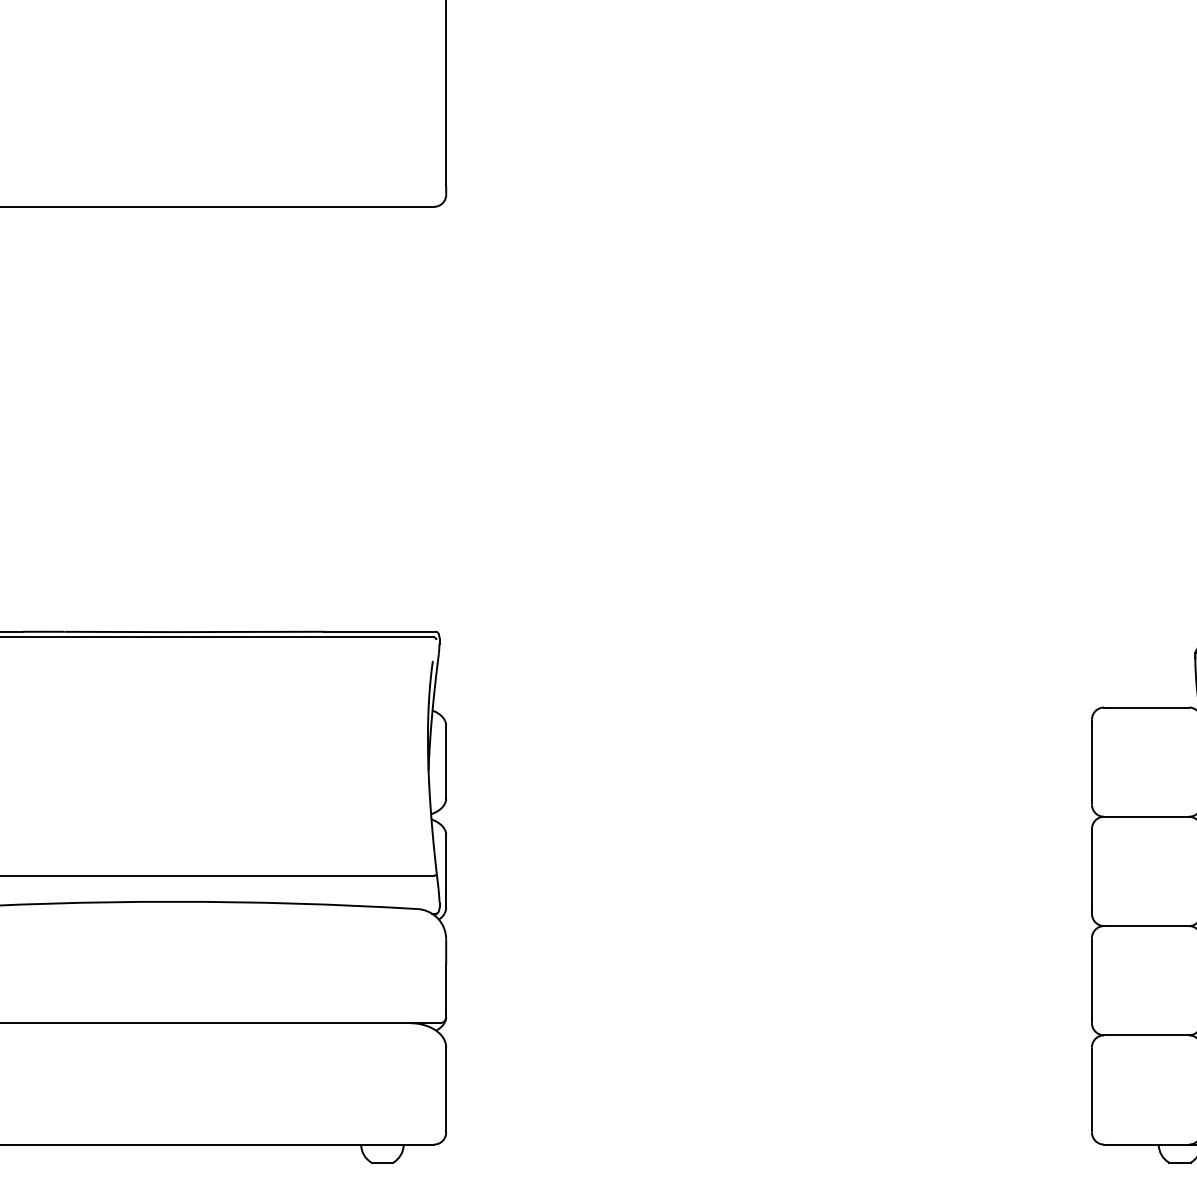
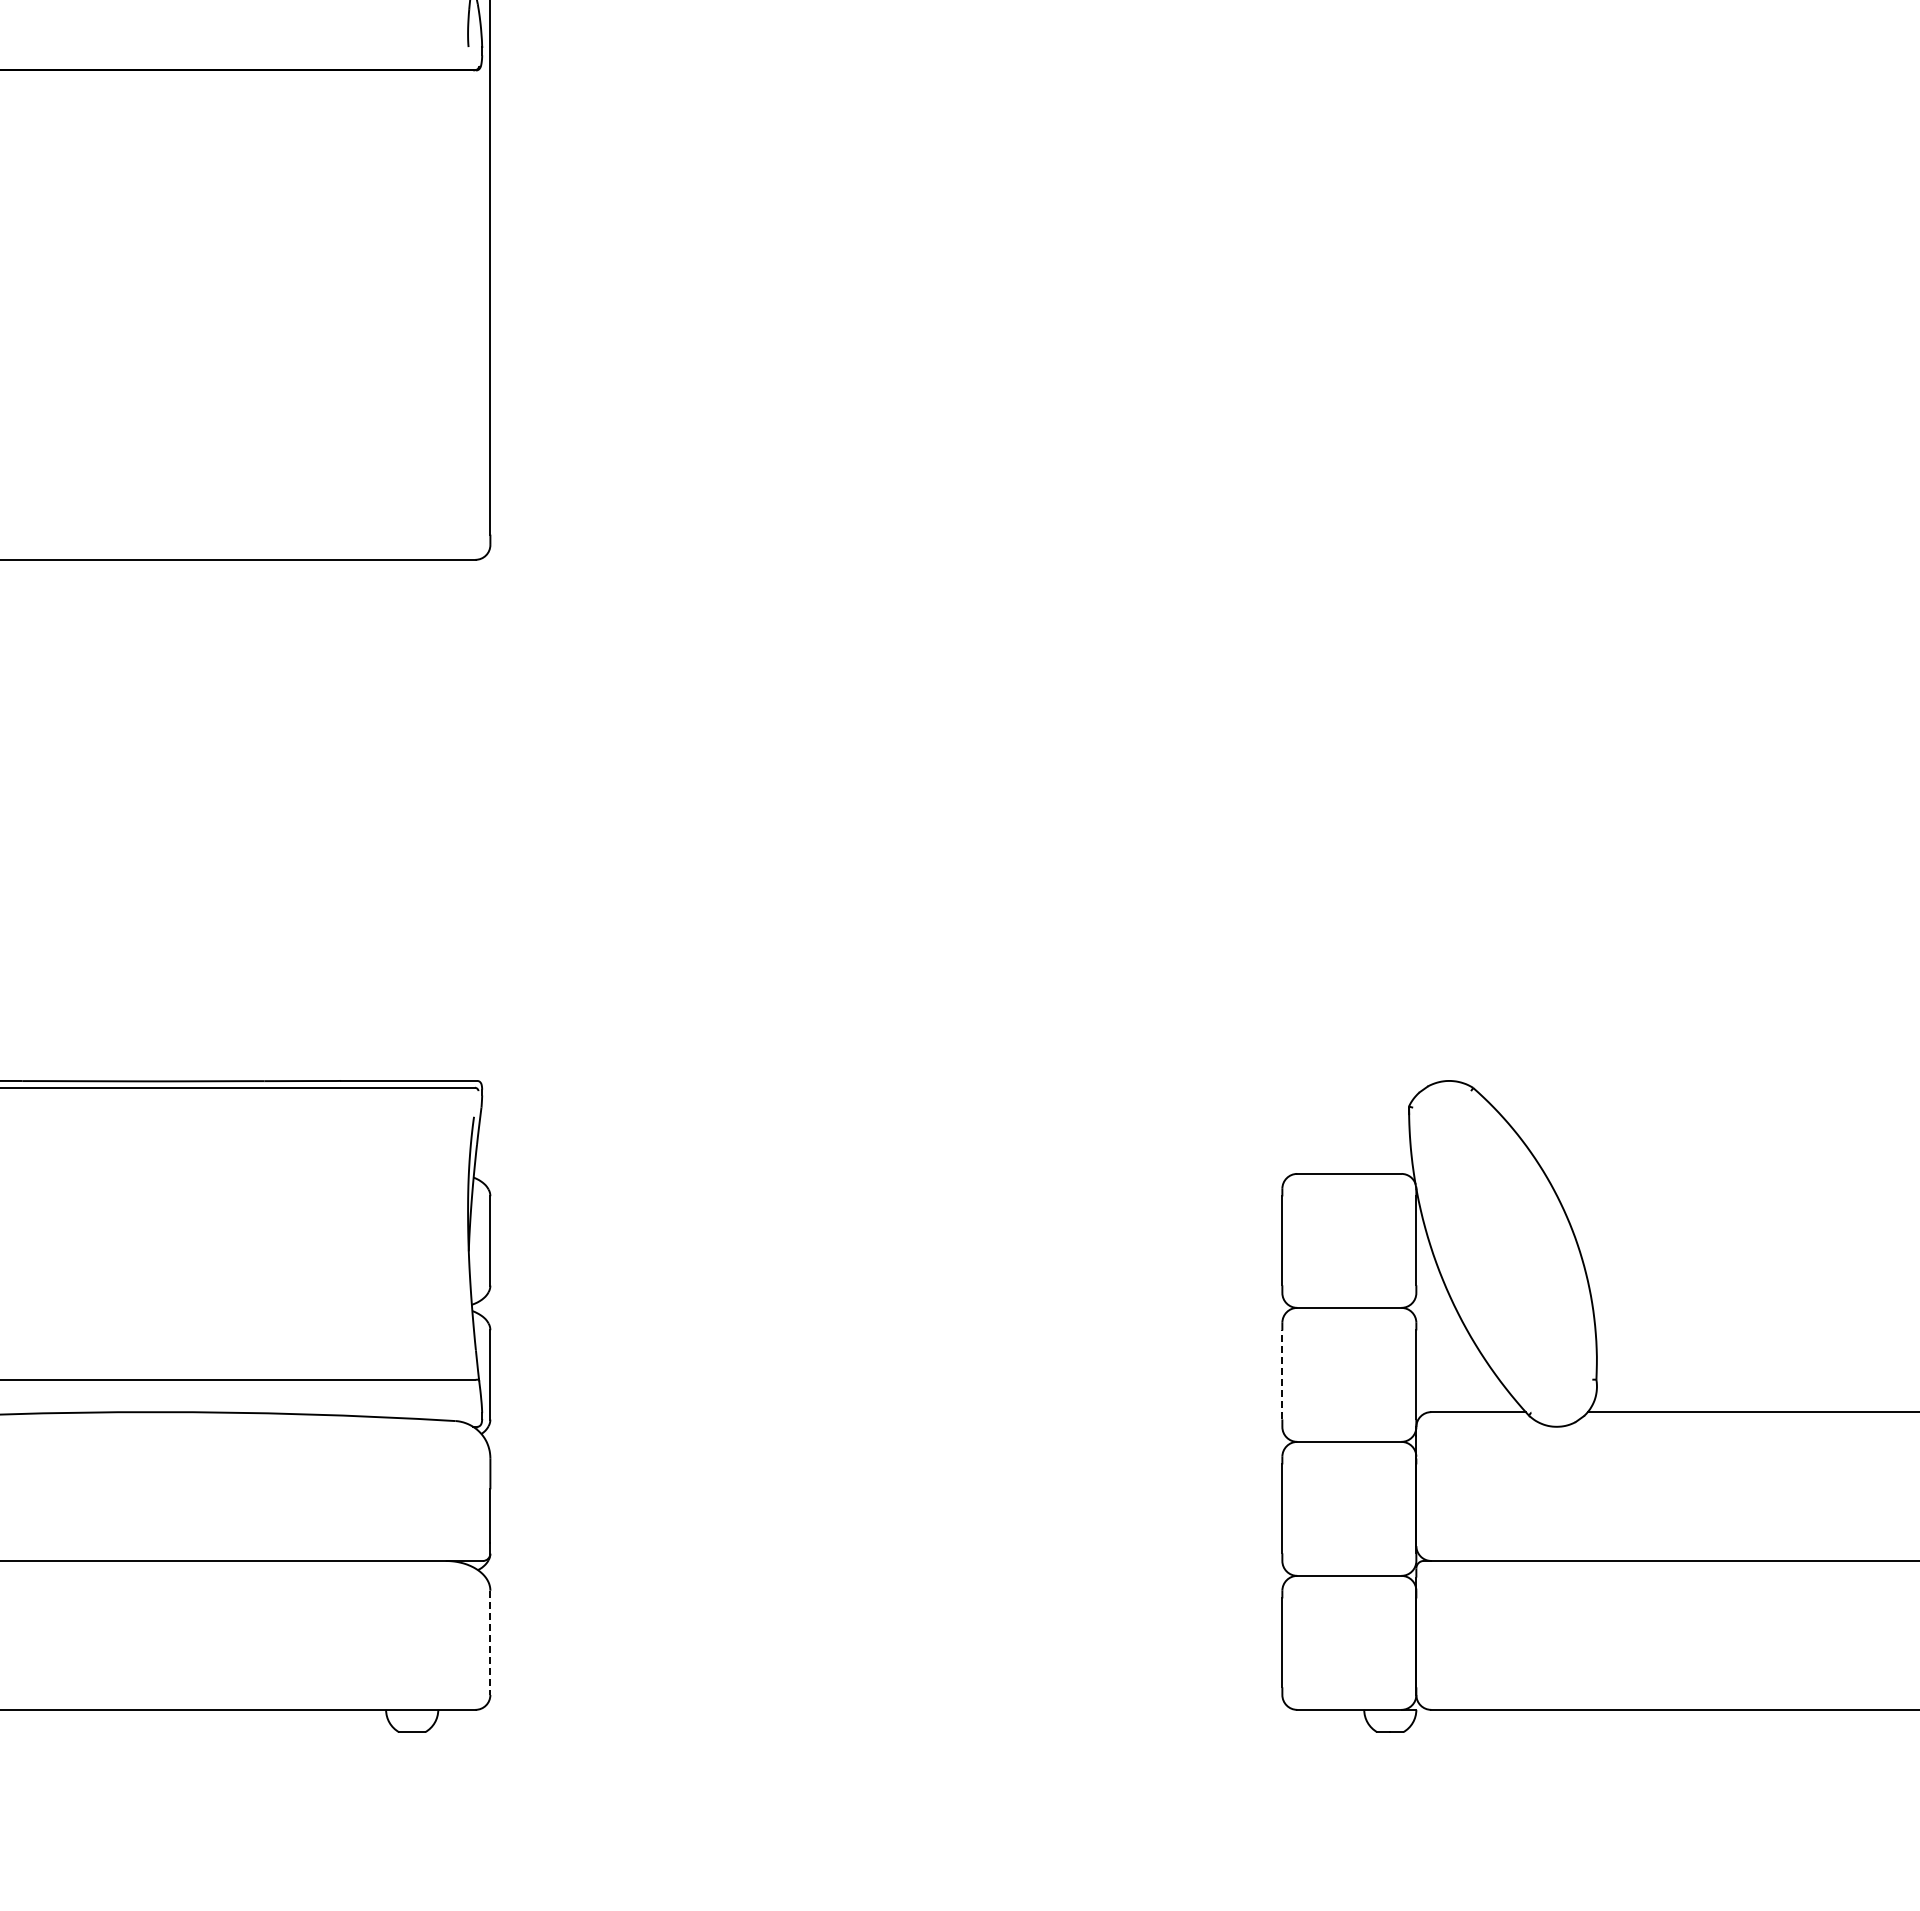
line: (1092, 871) -> (1282, 1374), solid -> dashed
line: (446, 1090) -> (490, 1643), solid -> dashed

